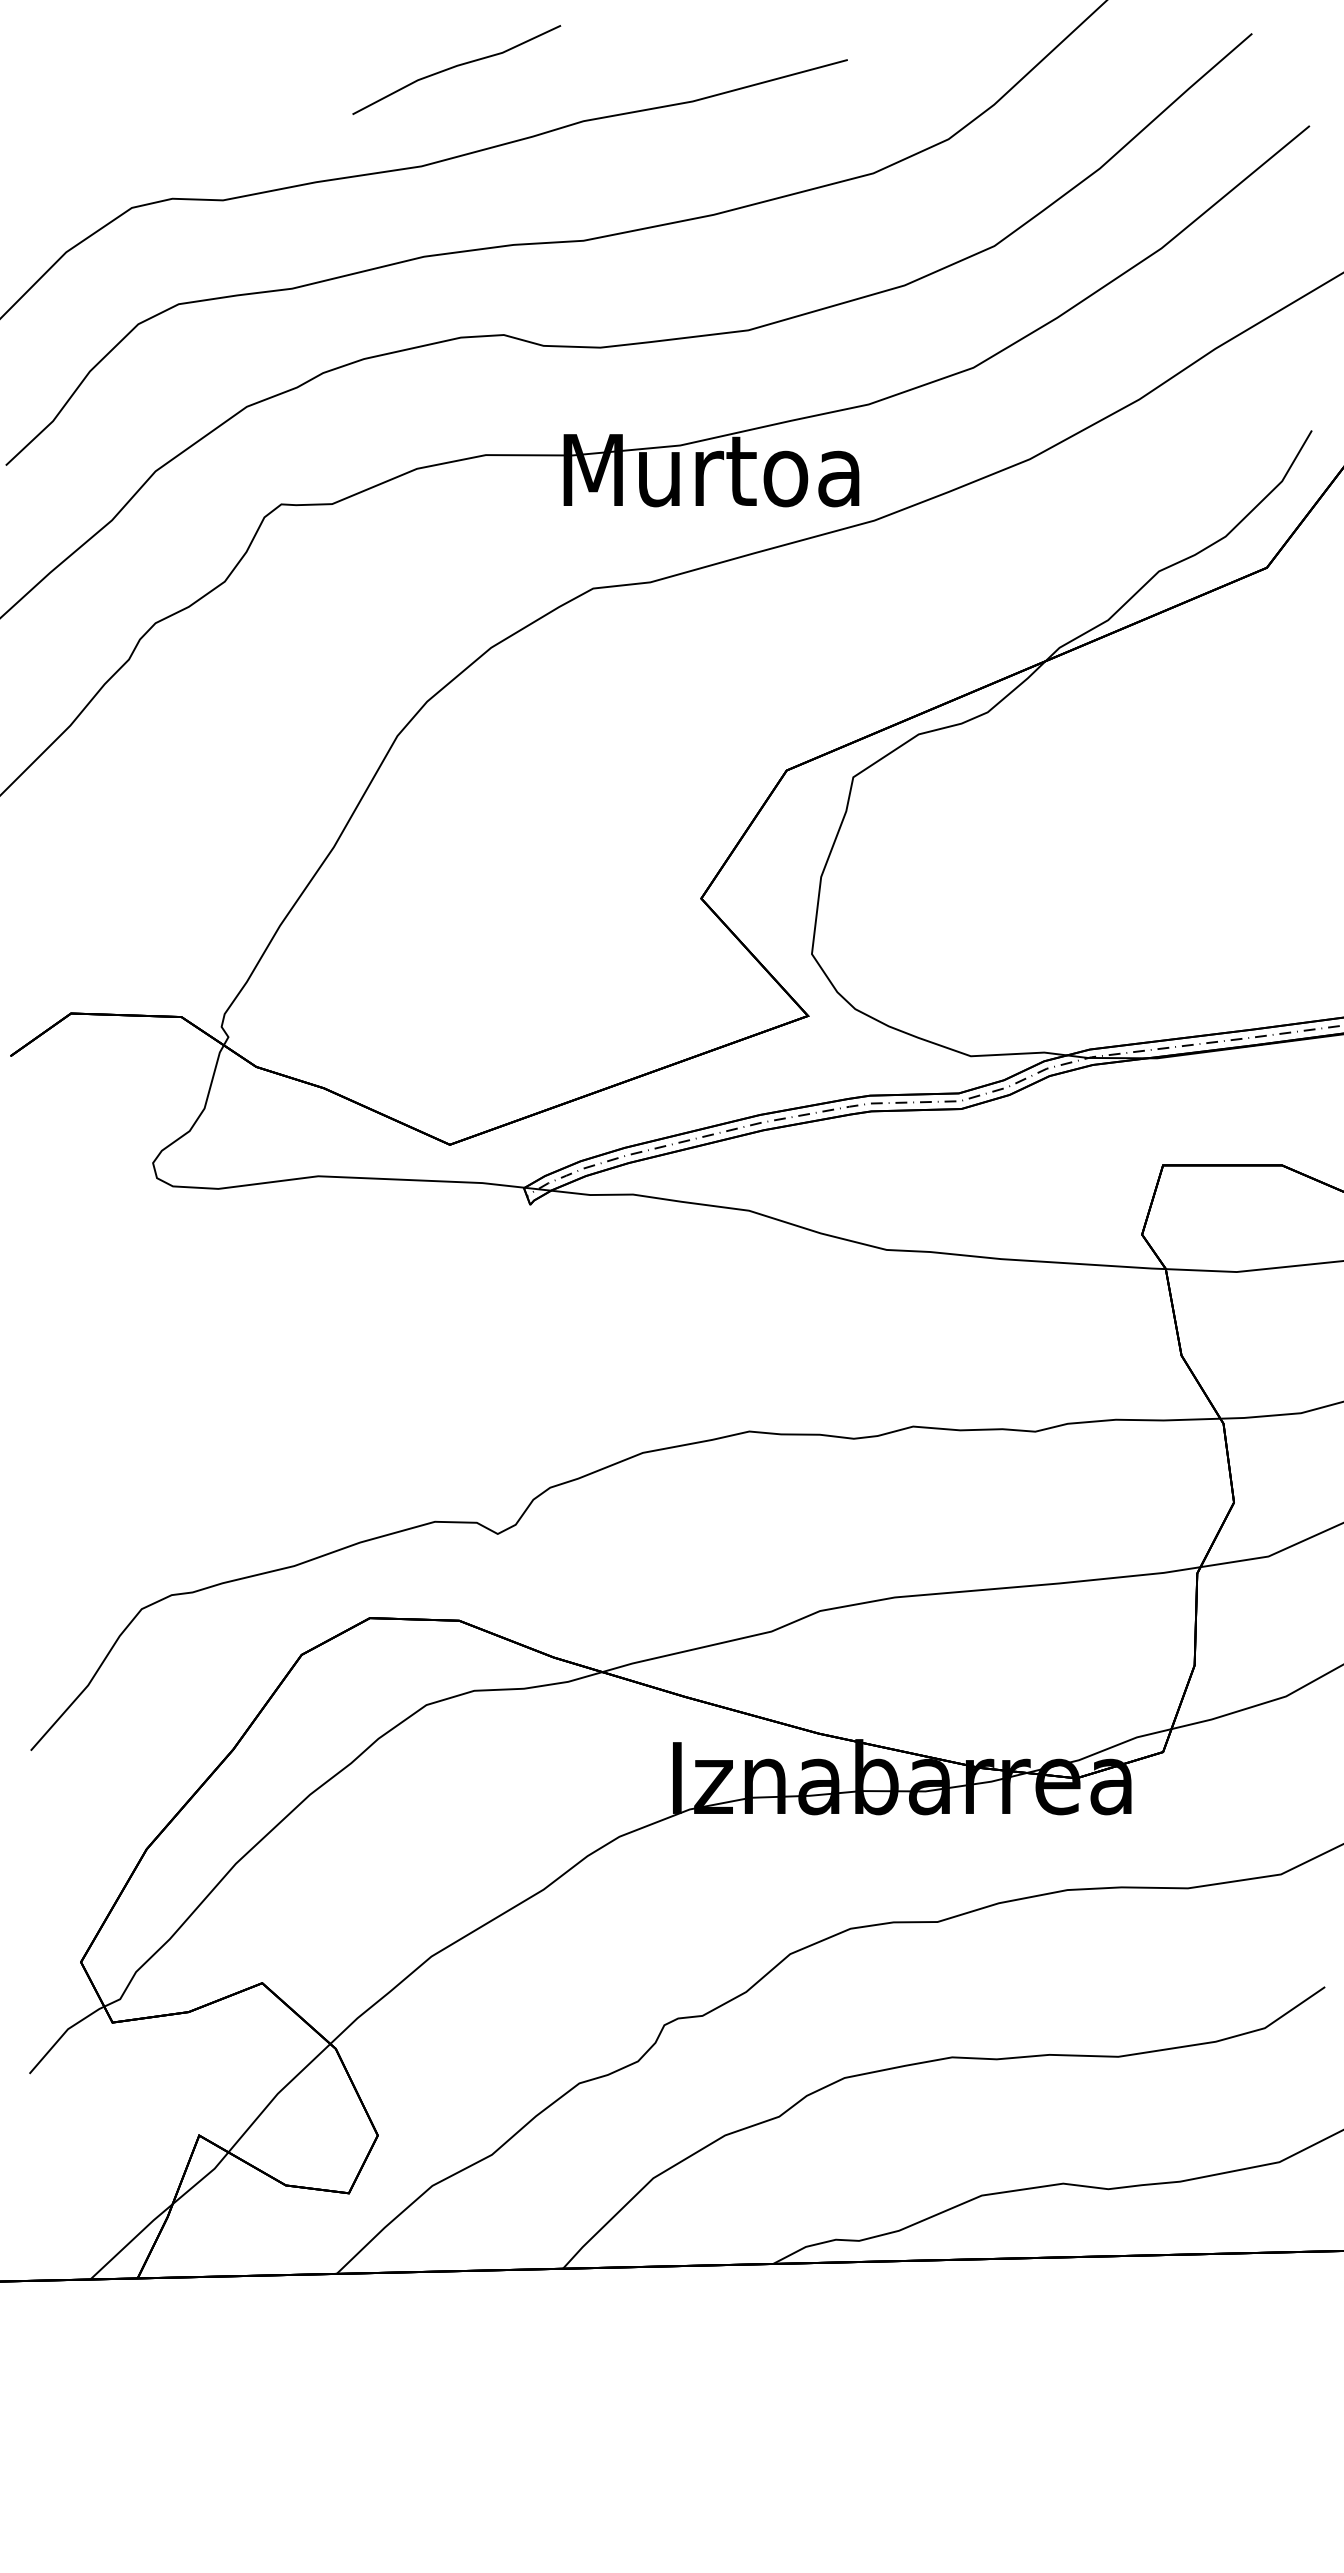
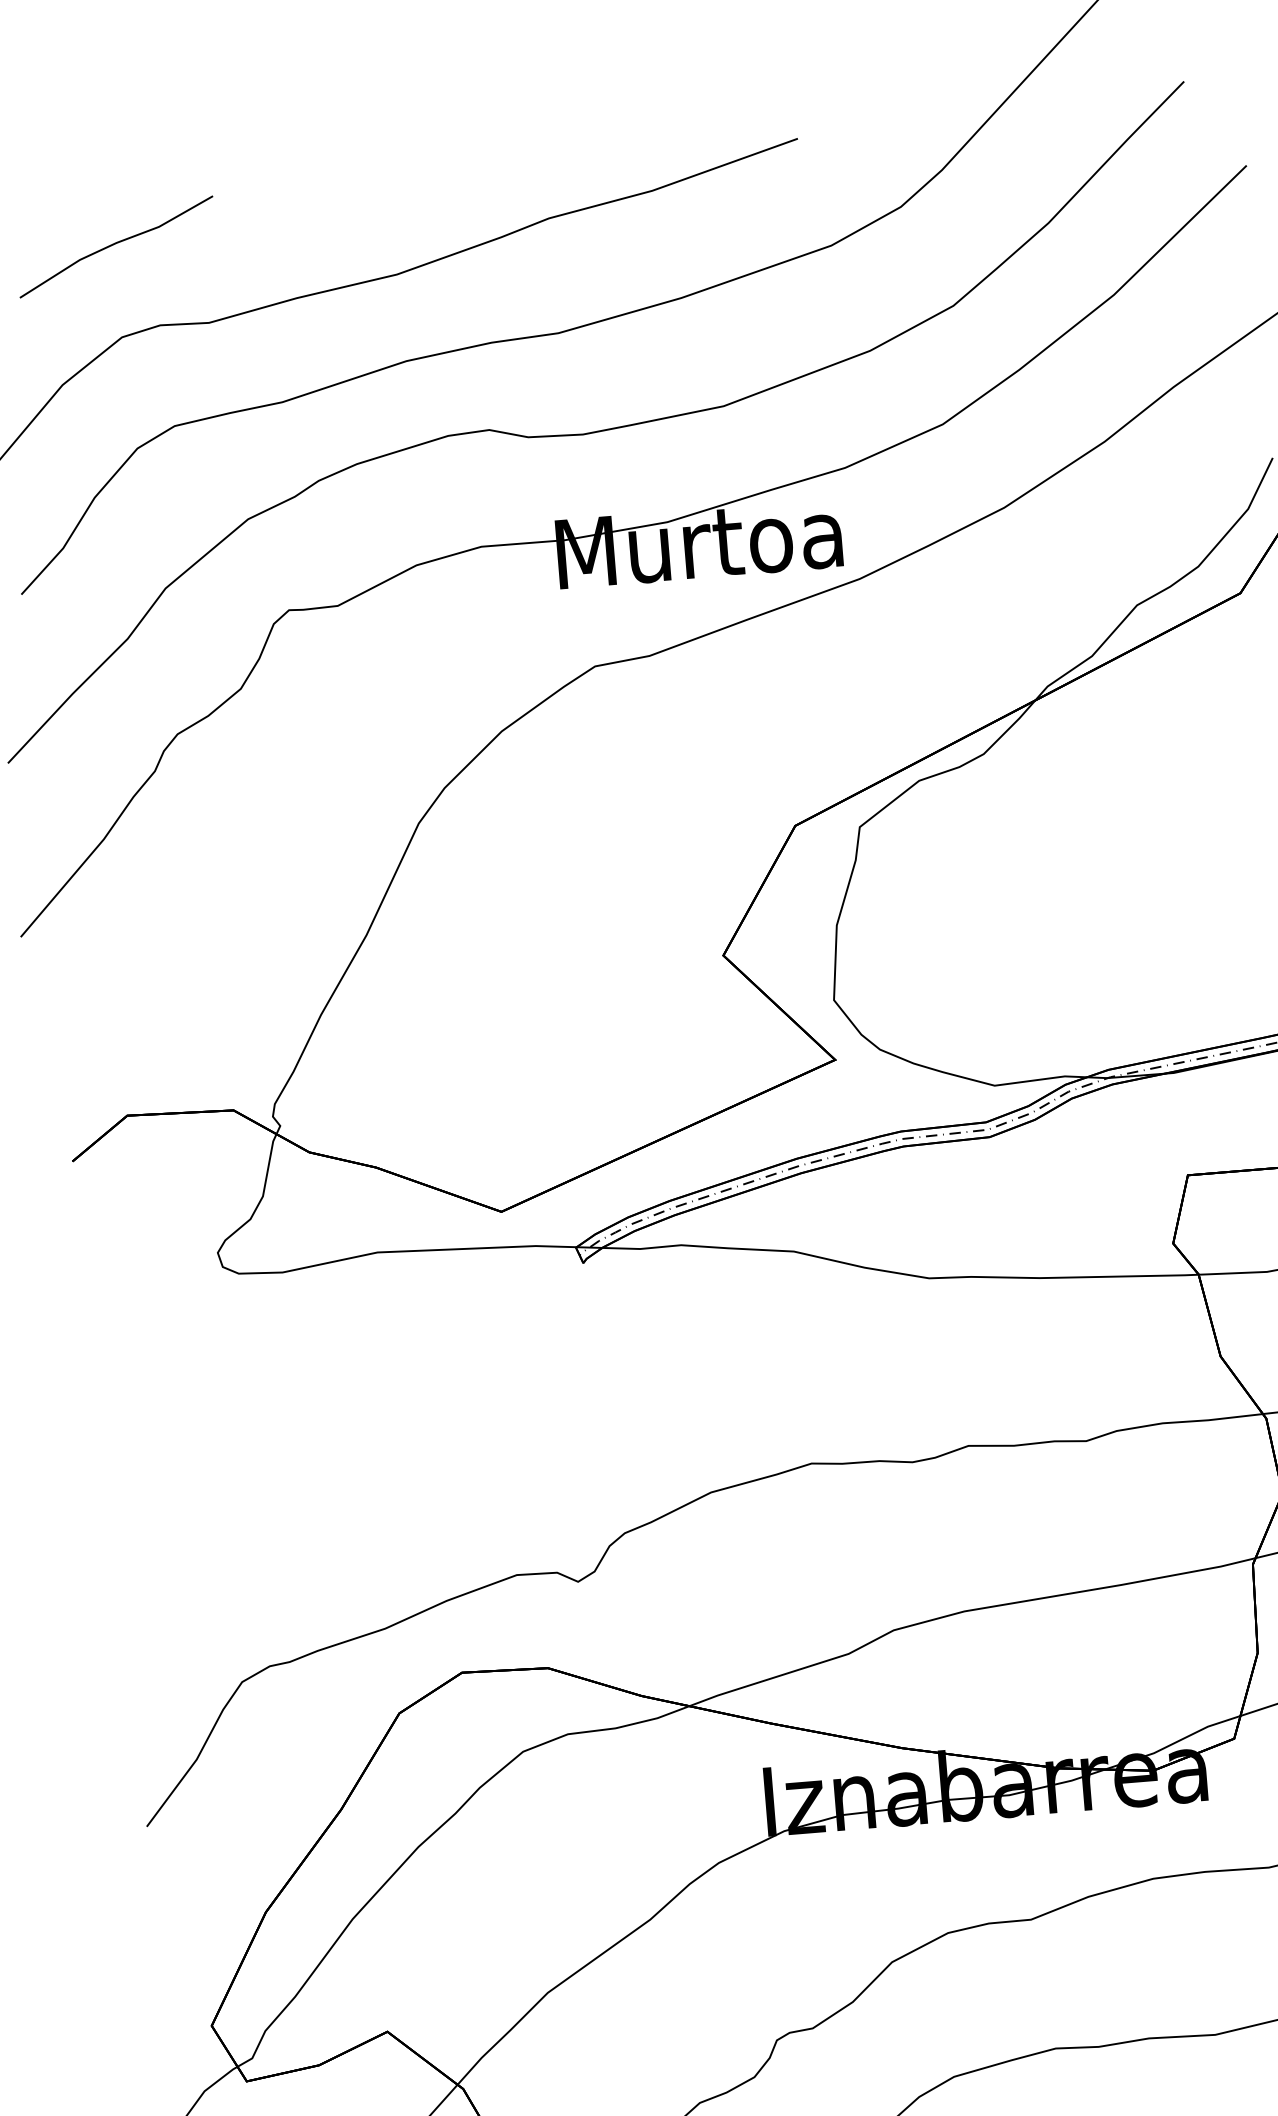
line: (456, 67) -> (116, 244), moved

